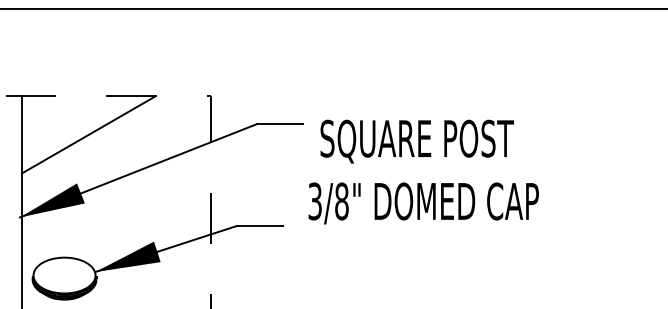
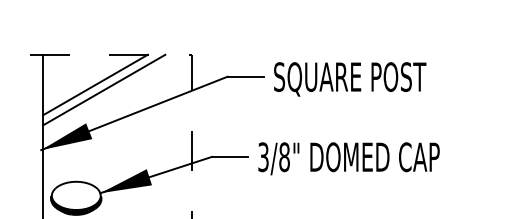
line: (99, 141) -> (103, 90), added
text: (416, 141) -> (349, 79), moved
text: (423, 203) -> (348, 158), moved

